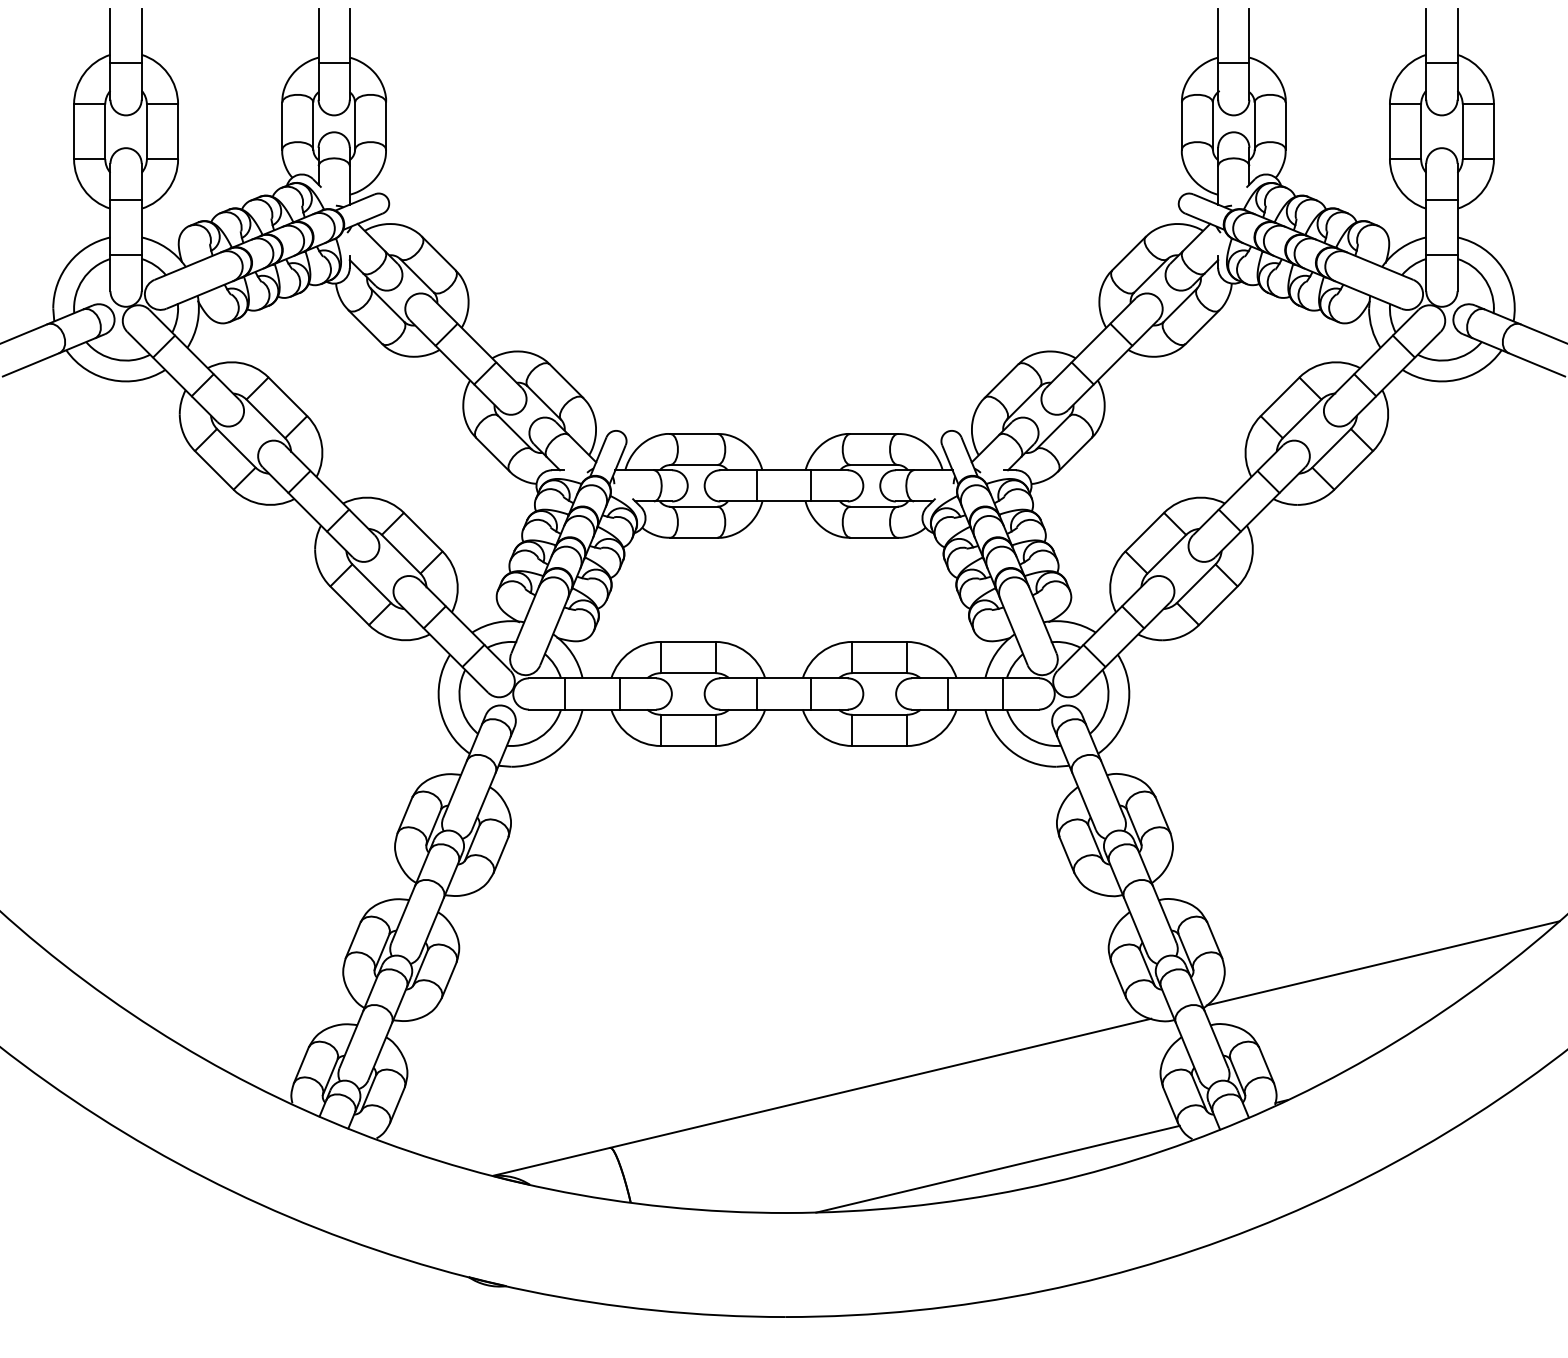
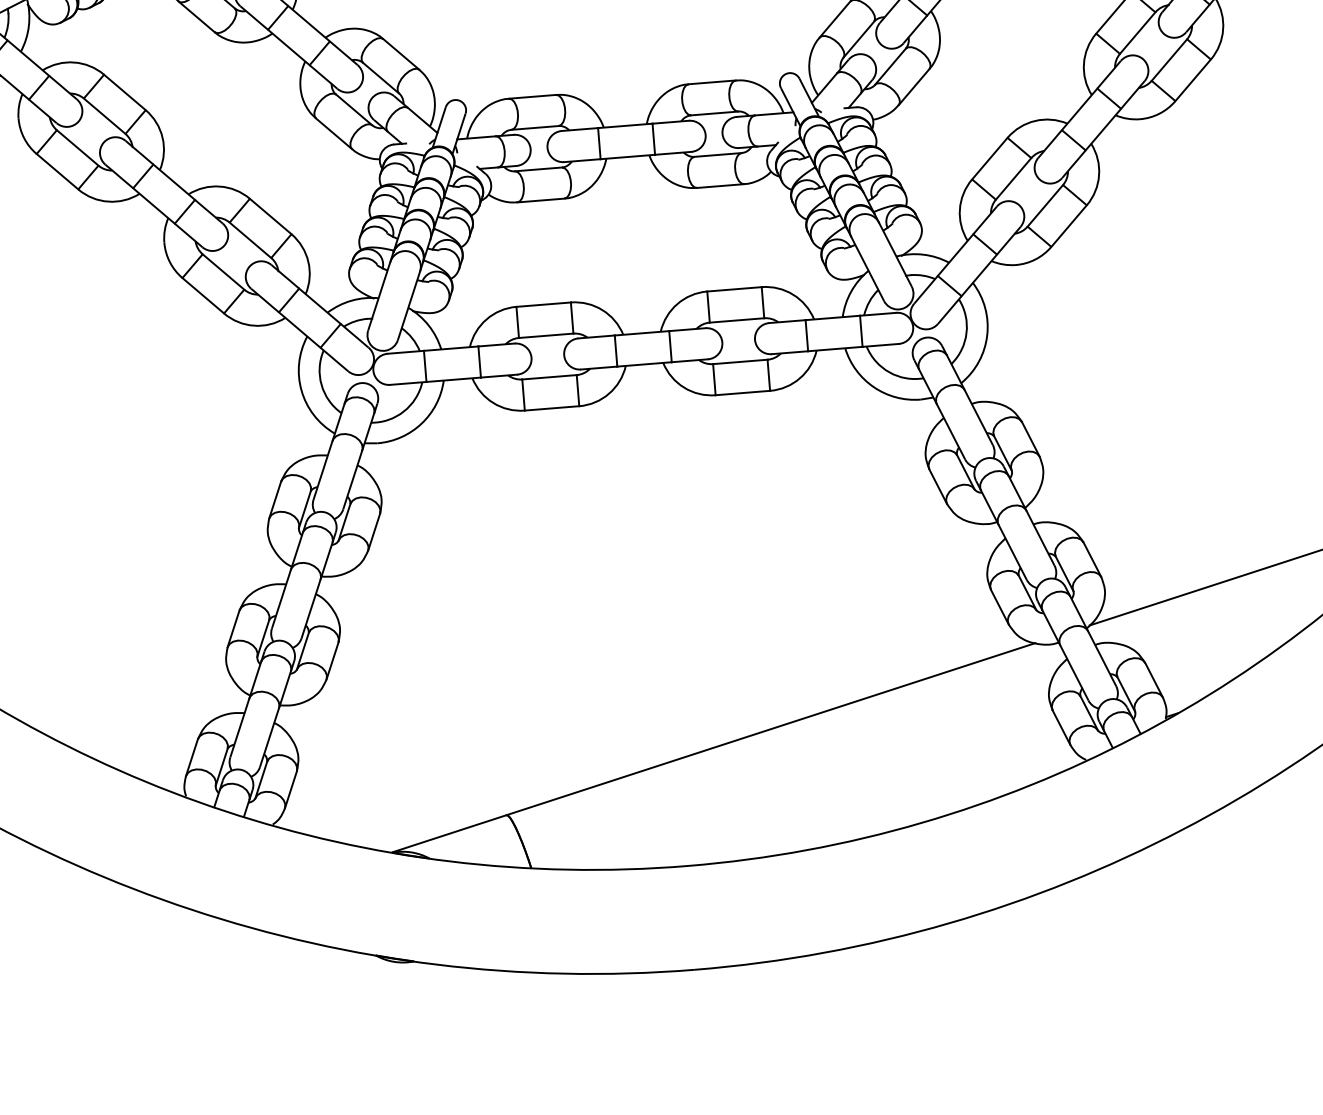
line: (997, 1168) -> (894, 804), removed

